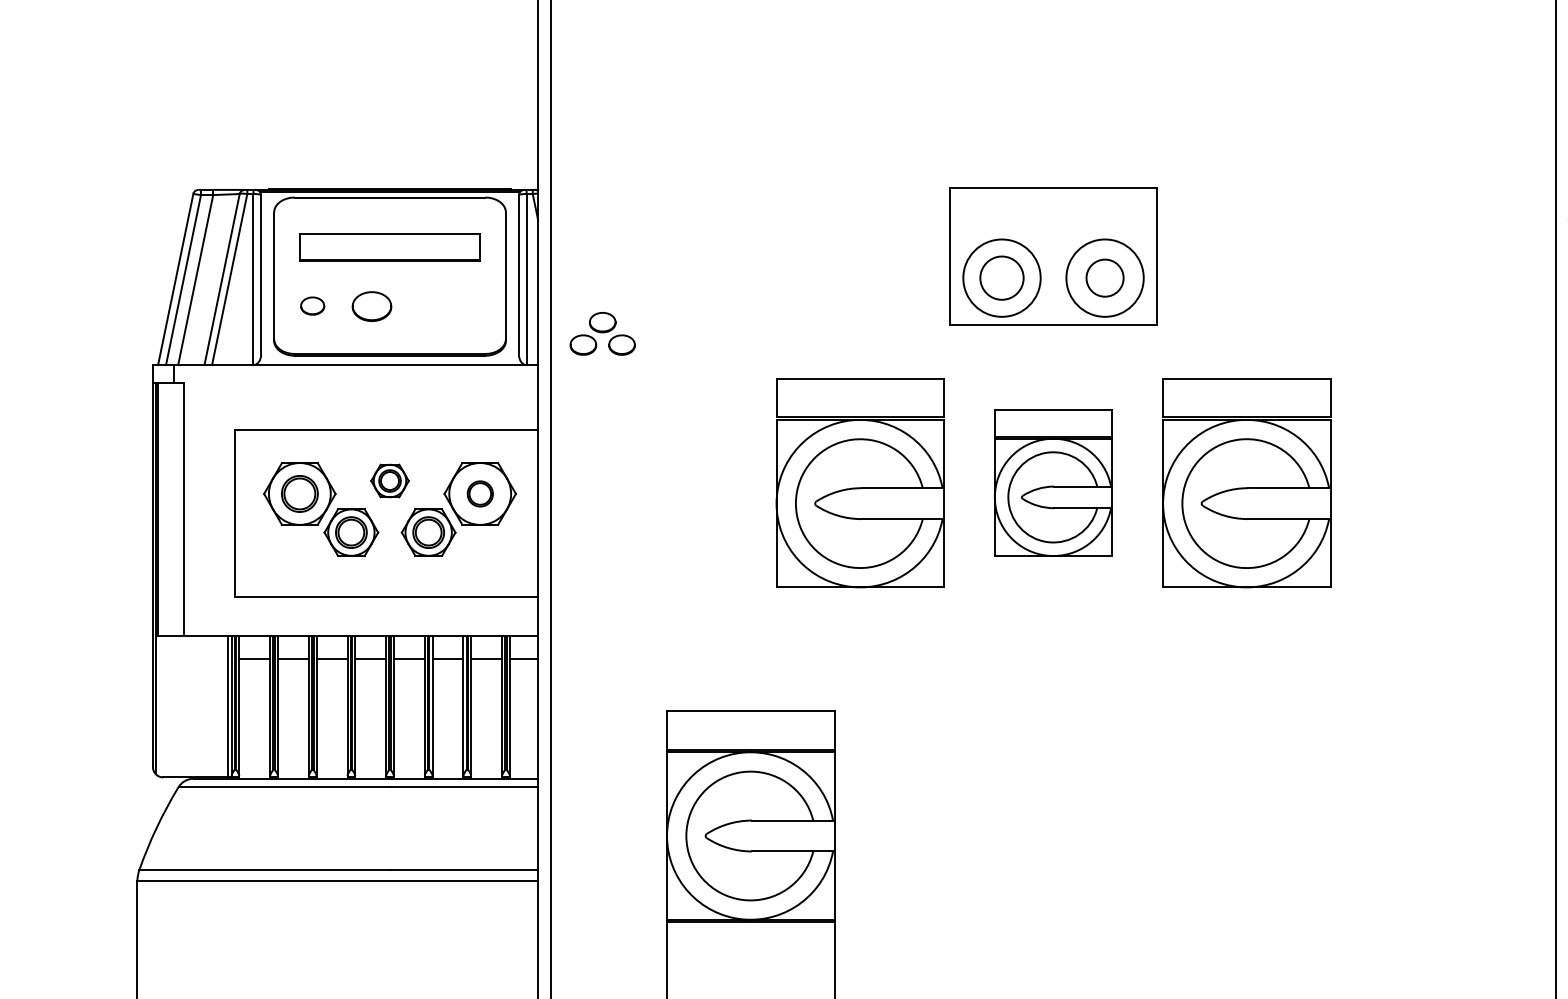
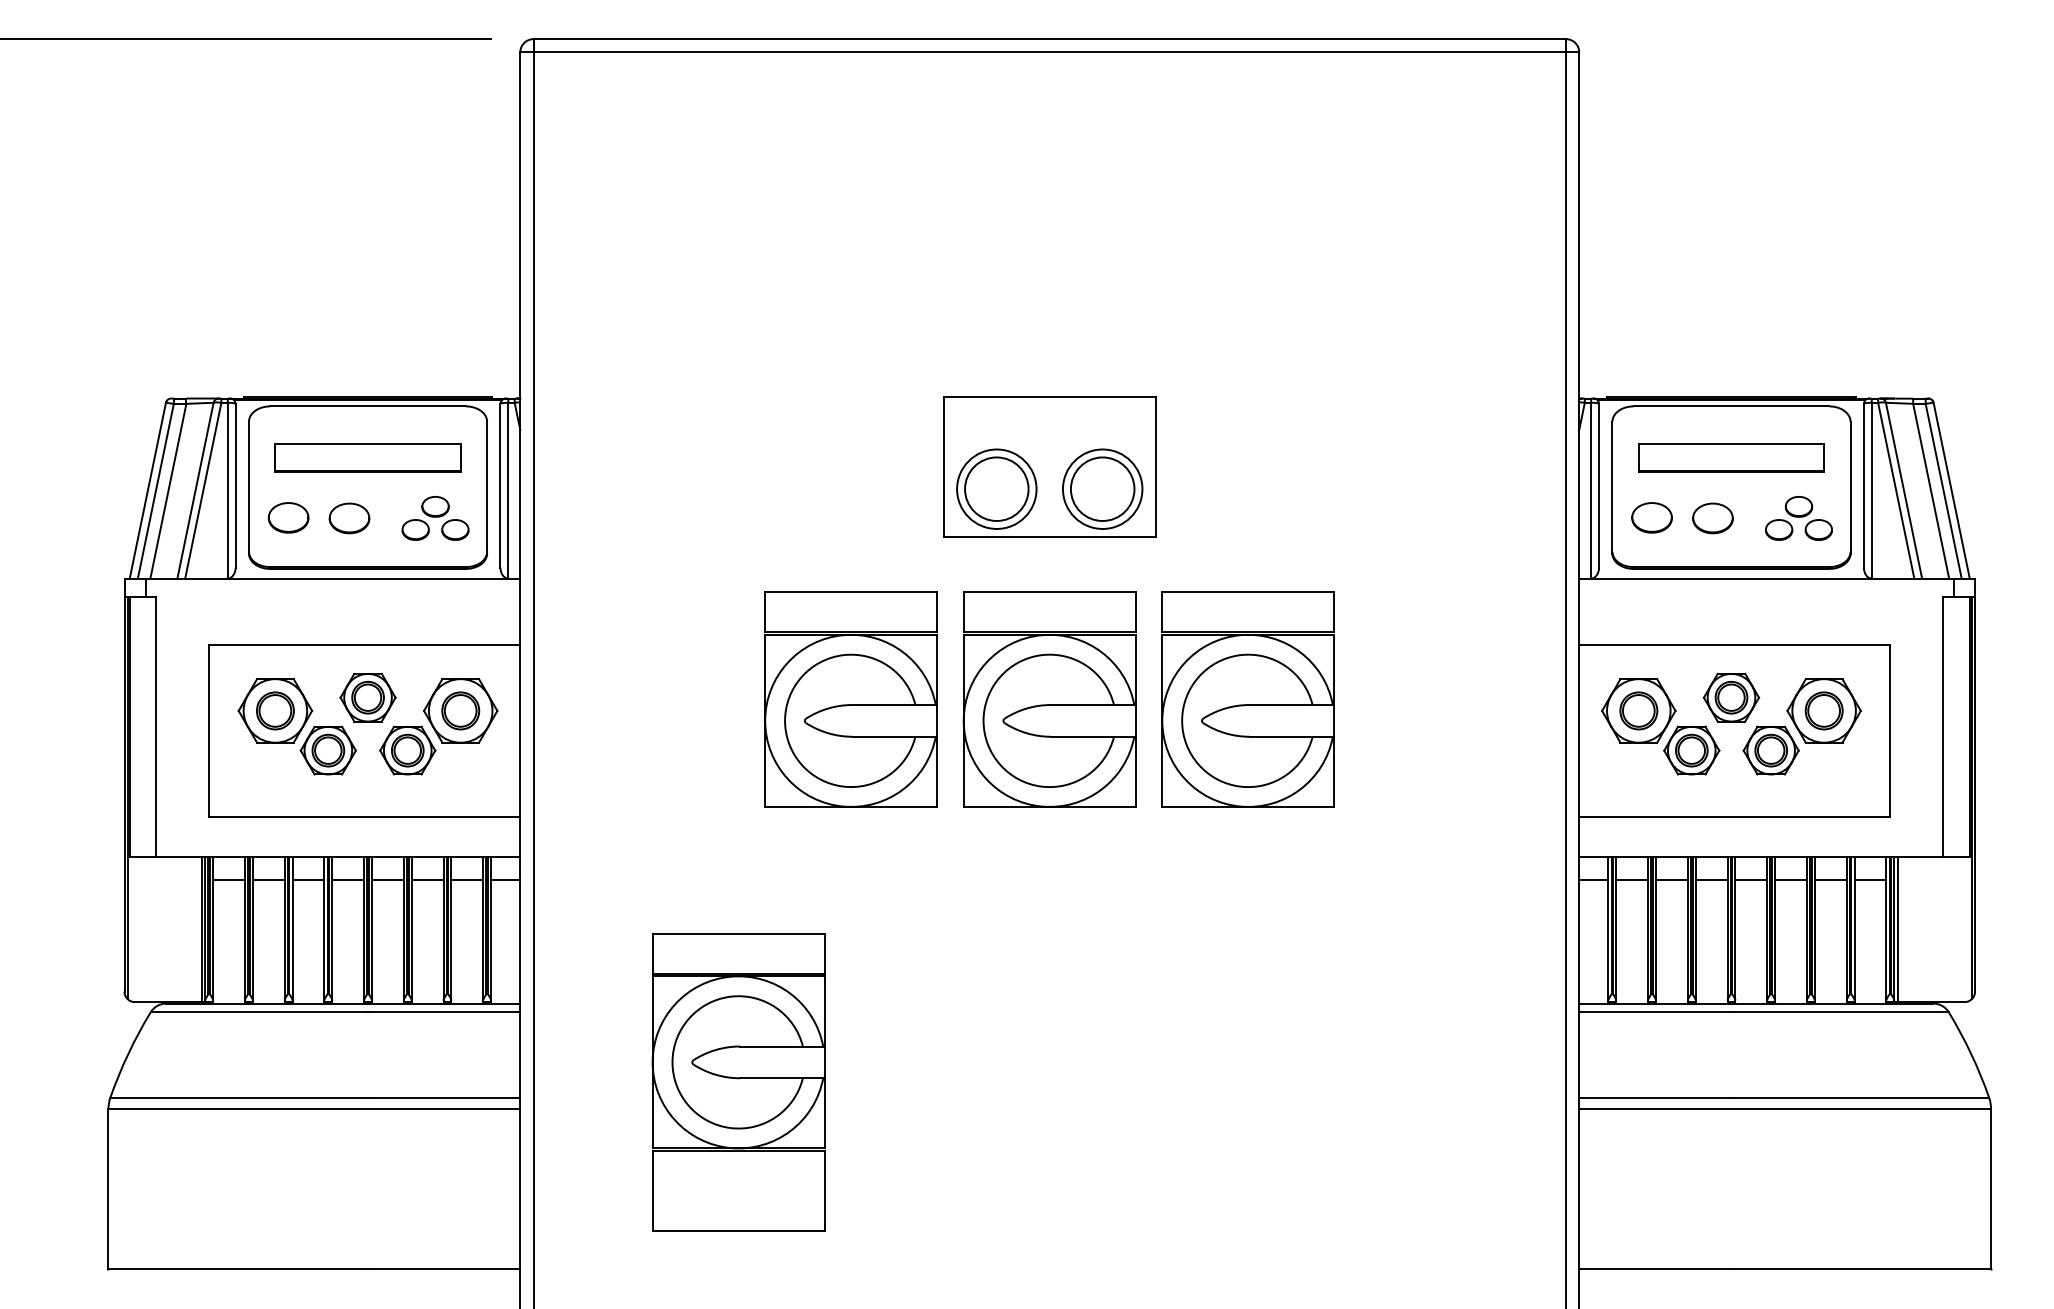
circle: (1001, 278) -> (996, 489), size x1.43
circle: (1104, 278) -> (1102, 489), size x1.67
part: (312, 305) -> (288, 517), size x1.67
part: (602, 333) -> (435, 518), moved
part: (389, 480) -> (367, 697), size x1.43
part: (1053, 482) -> (1049, 699), size x1.43
part: (480, 493) -> (460, 710), size x1.43

